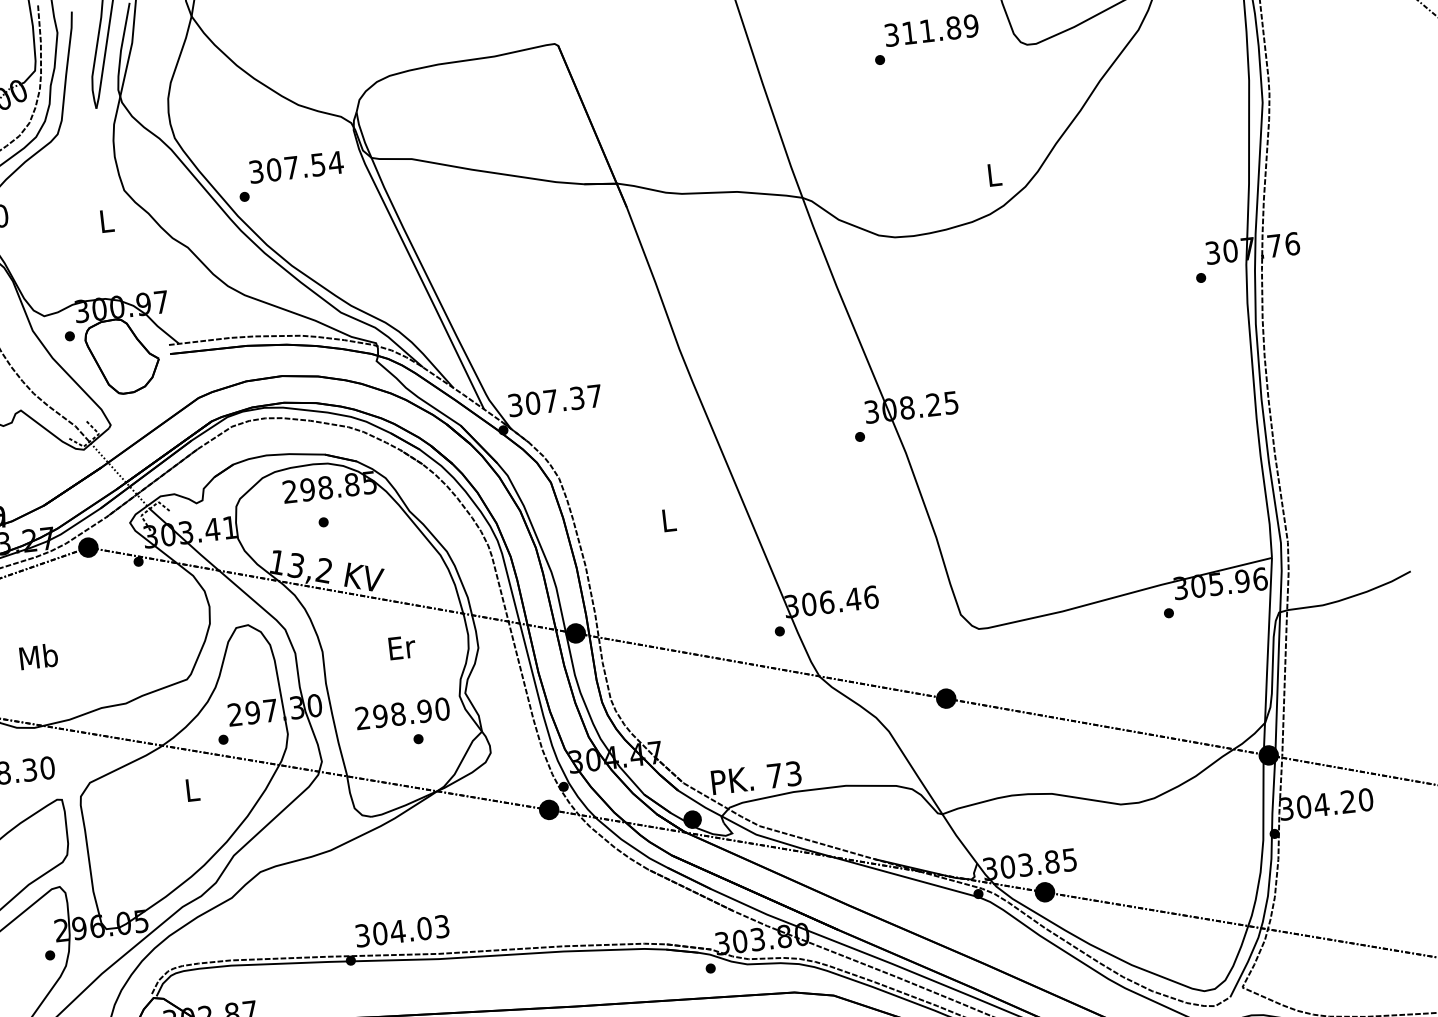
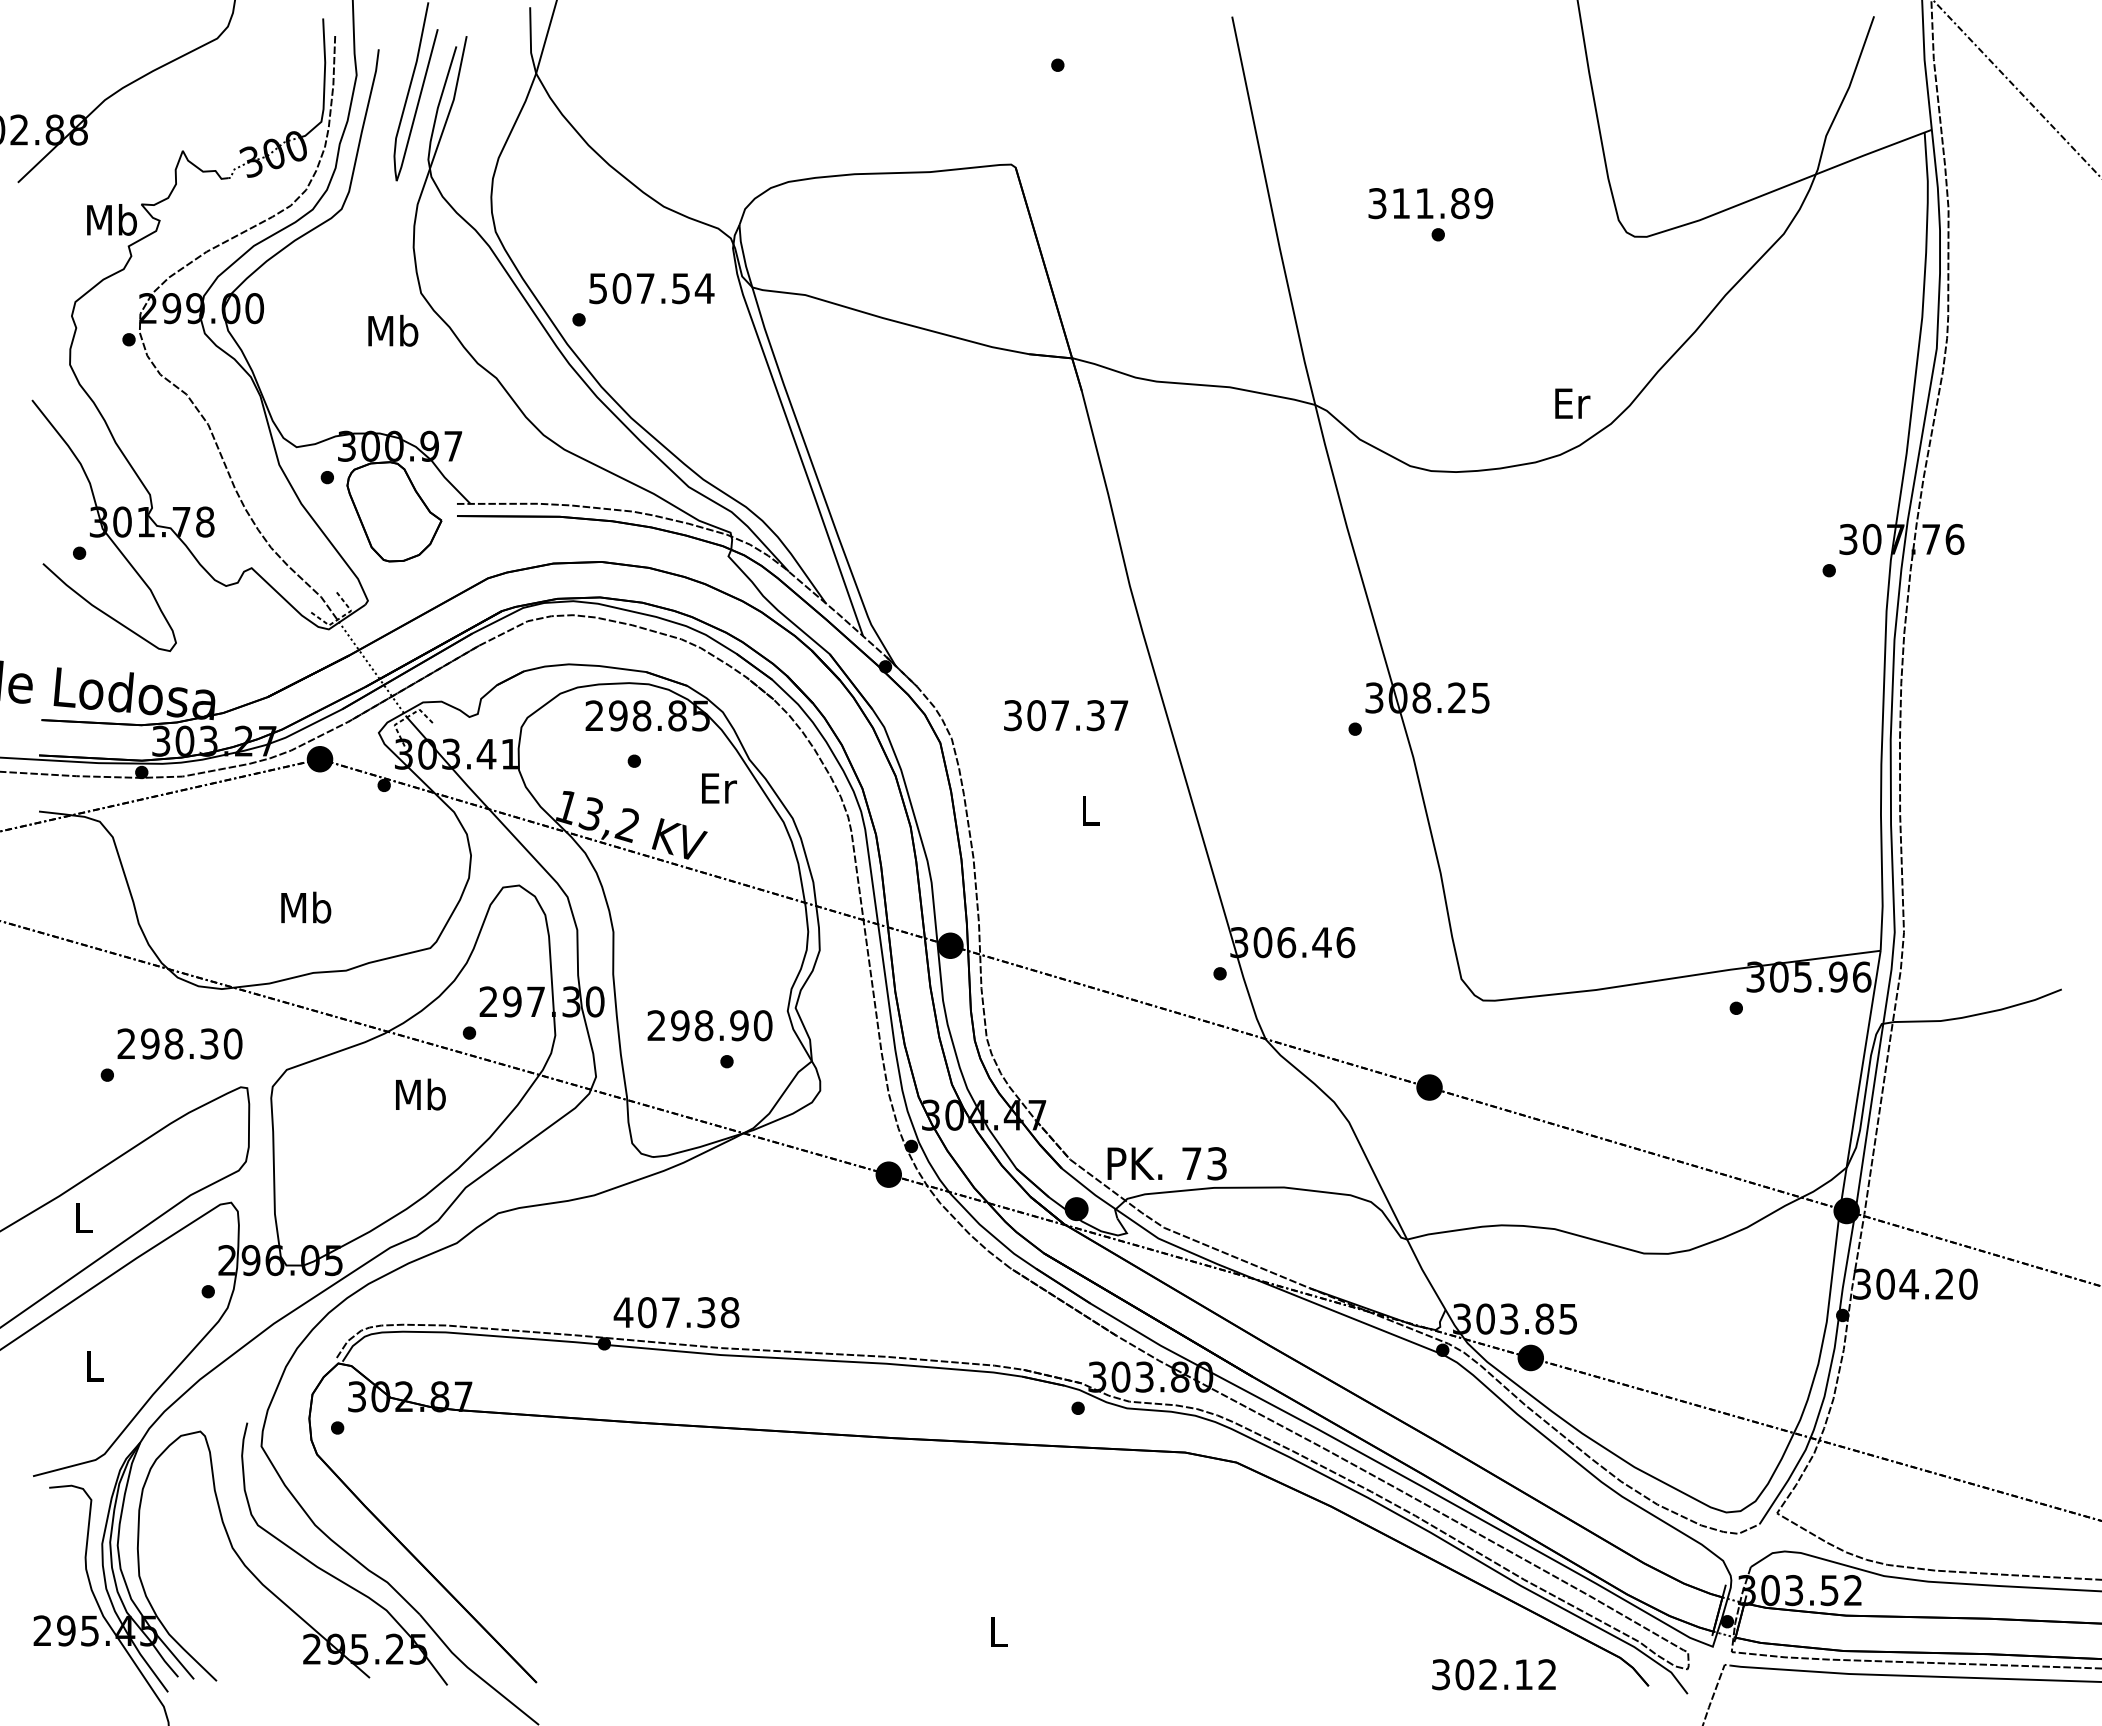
text: (931, 30) -> (1430, 203), moved
text: (256, 171) -> (598, 288), 307.54 -> 507.54
text: (994, 174) -> (1572, 403), L -> Er
text: (106, 220) -> (393, 330), L -> Mb
text: (555, 400) -> (1066, 715), moved
text: (402, 647) -> (719, 788), moved
text: (39, 656) -> (306, 907), moved
text: (192, 789) -> (420, 1094), L -> Mb
text: (402, 931) -> (676, 1312), 304.03 -> 407.38

